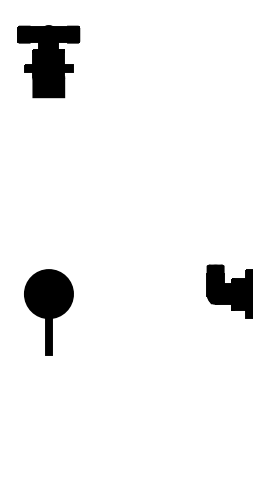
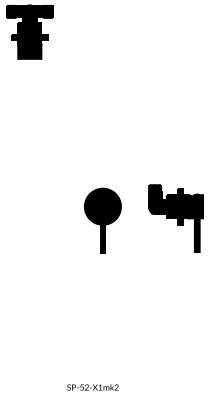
part: (48, 312) -> (102, 220), moved

